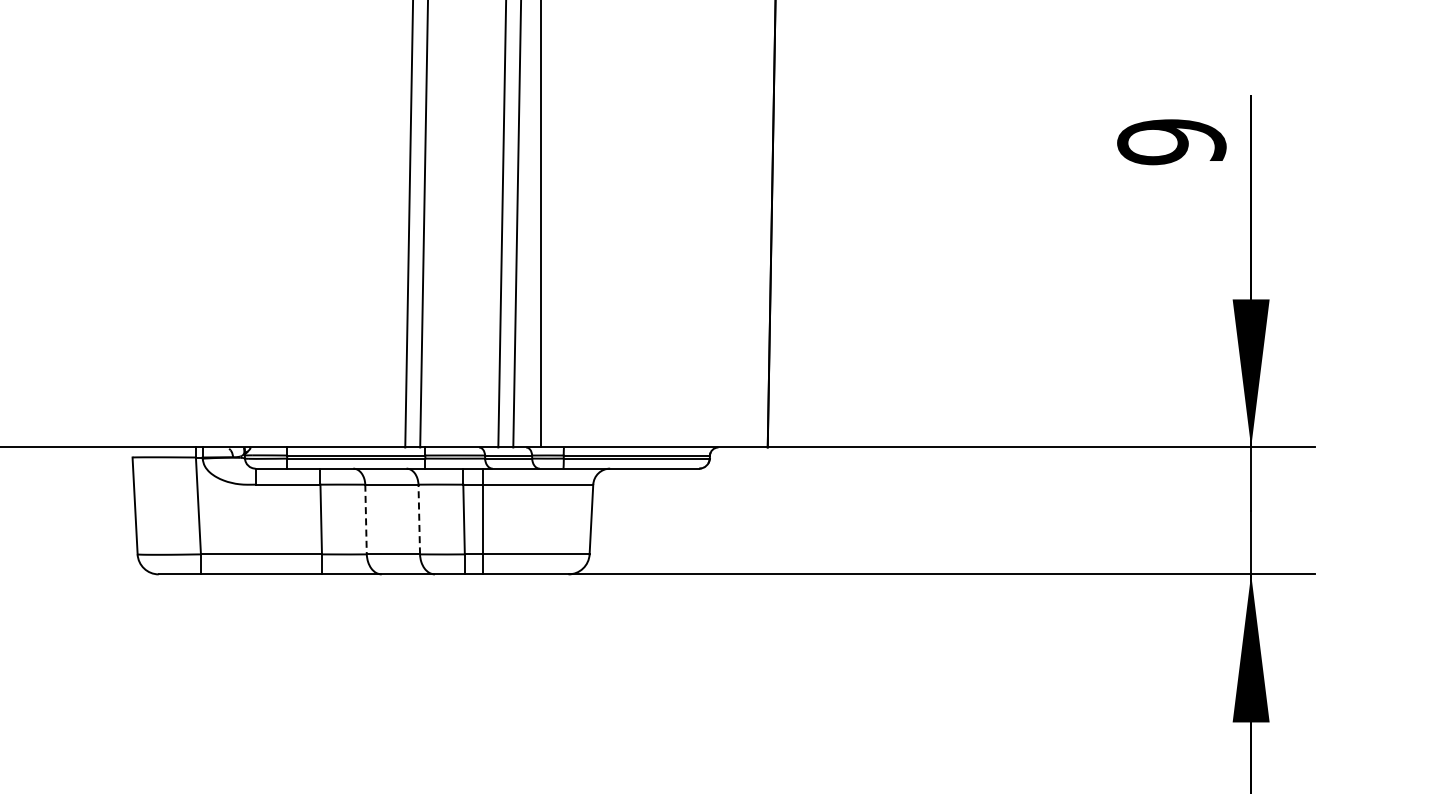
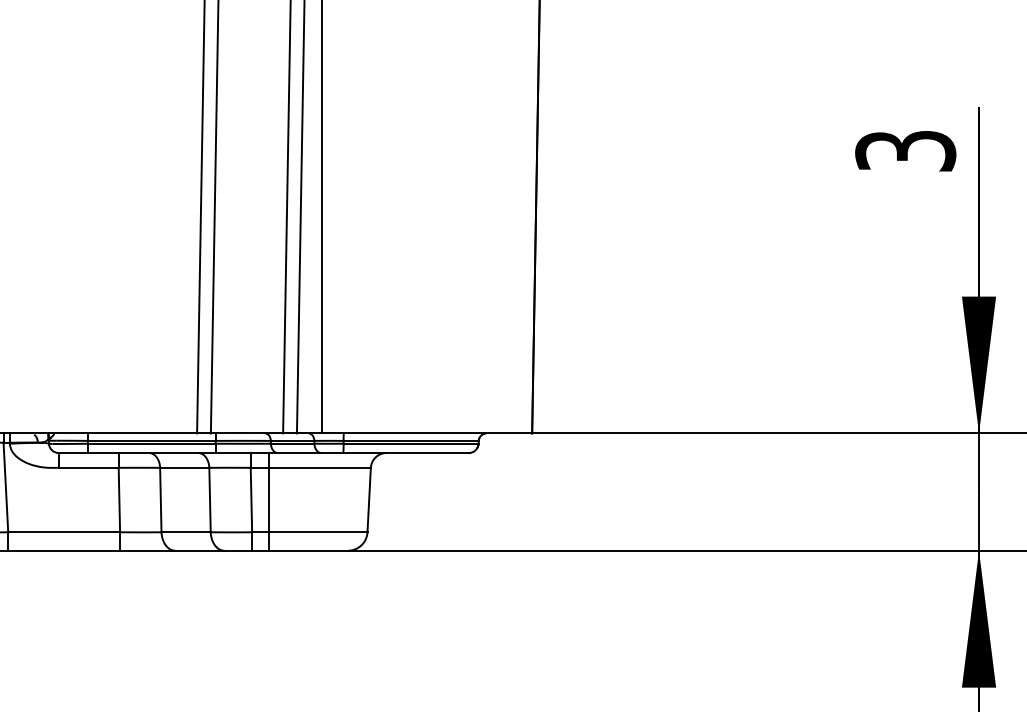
text: (1171, 142) -> (905, 151), 9 -> 3
line: (366, 519) -> (161, 500), dashed -> solid
line: (419, 519) -> (210, 500), dashed -> solid

